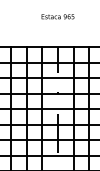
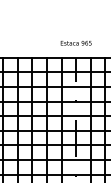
text: (57, 17) -> (75, 43), moved

